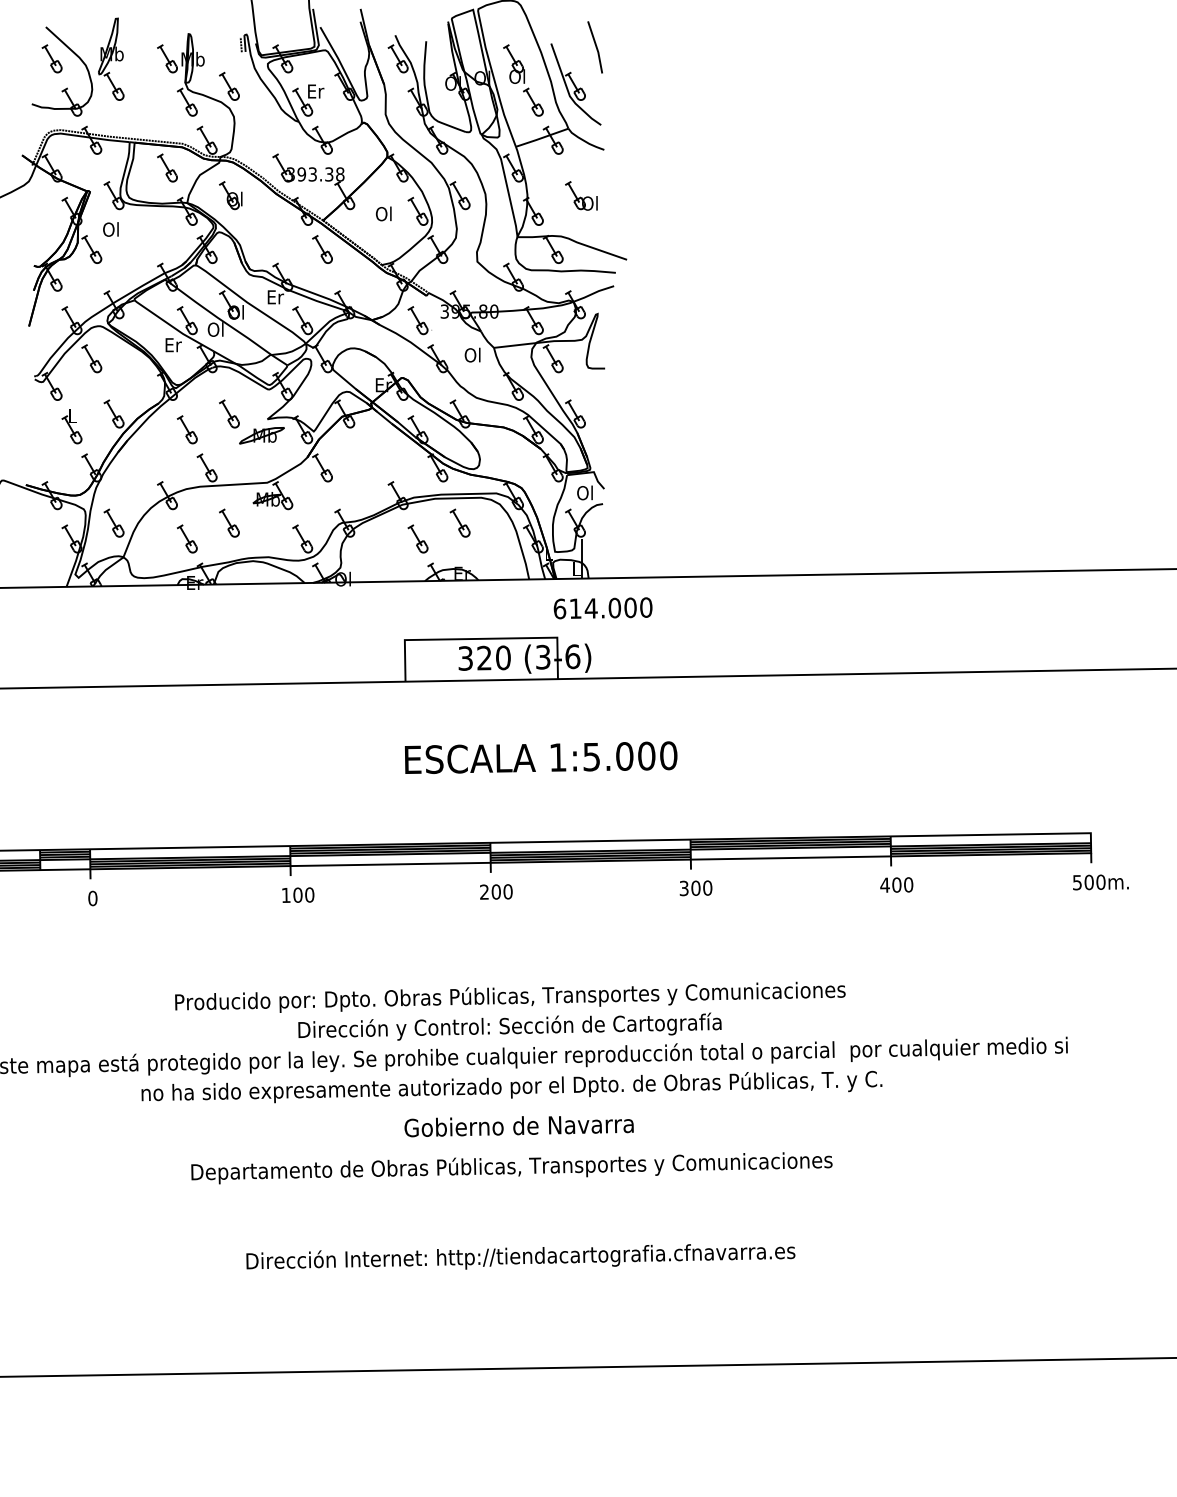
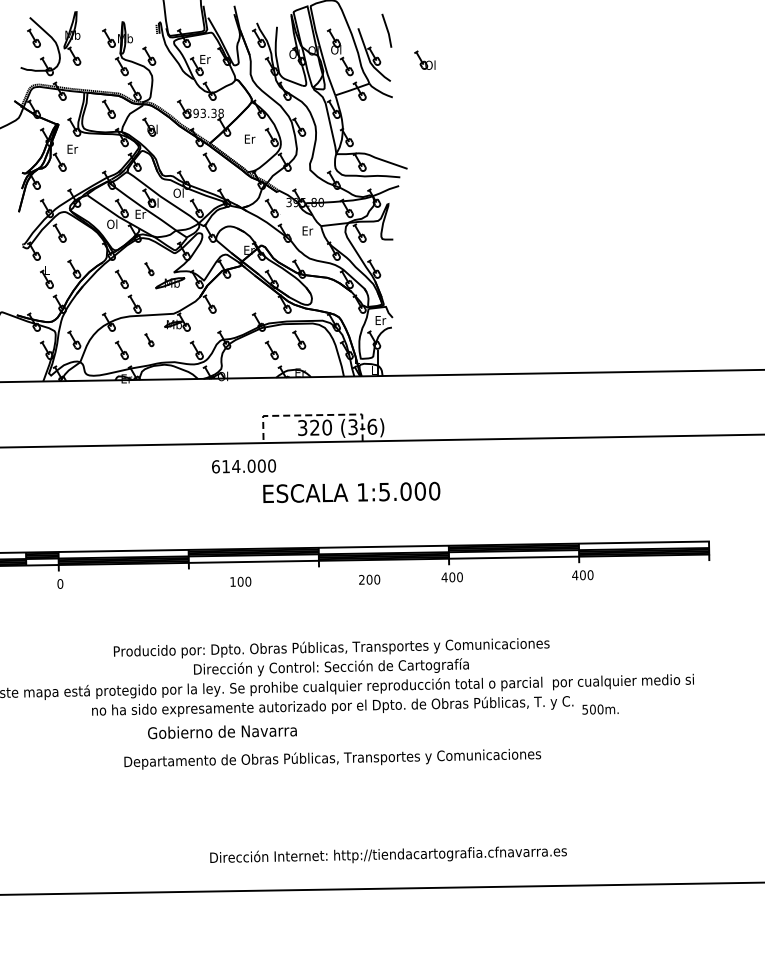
part: (580, 194) -> (424, 59), moved
text: (383, 213) -> (249, 138), Ol -> Er
text: (111, 228) -> (72, 148), Ol -> Er
text: (274, 296) -> (178, 192), Er -> Ol
text: (216, 328) -> (140, 213), Ol -> Er
text: (173, 343) -> (112, 223), Er -> Ol
text: (473, 354) -> (307, 230), Ol -> Er
part: (230, 413) -> (149, 268), size x0.7
text: (585, 493) -> (380, 320), Ol -> Er
part: (230, 522) -> (149, 339), size x0.7
text: (602, 608) -> (243, 466), moved
line: (479, 639) -> (311, 415), solid -> dashed
text: (1100, 882) -> (600, 709), moved
text: (683, 888) -> (444, 577), 300 -> 400
text: (496, 891) -> (369, 579), moved
text: (297, 894) -> (240, 581), moved
text: (519, 1126) -> (222, 732), moved
text: (520, 1256) -> (388, 854), moved

